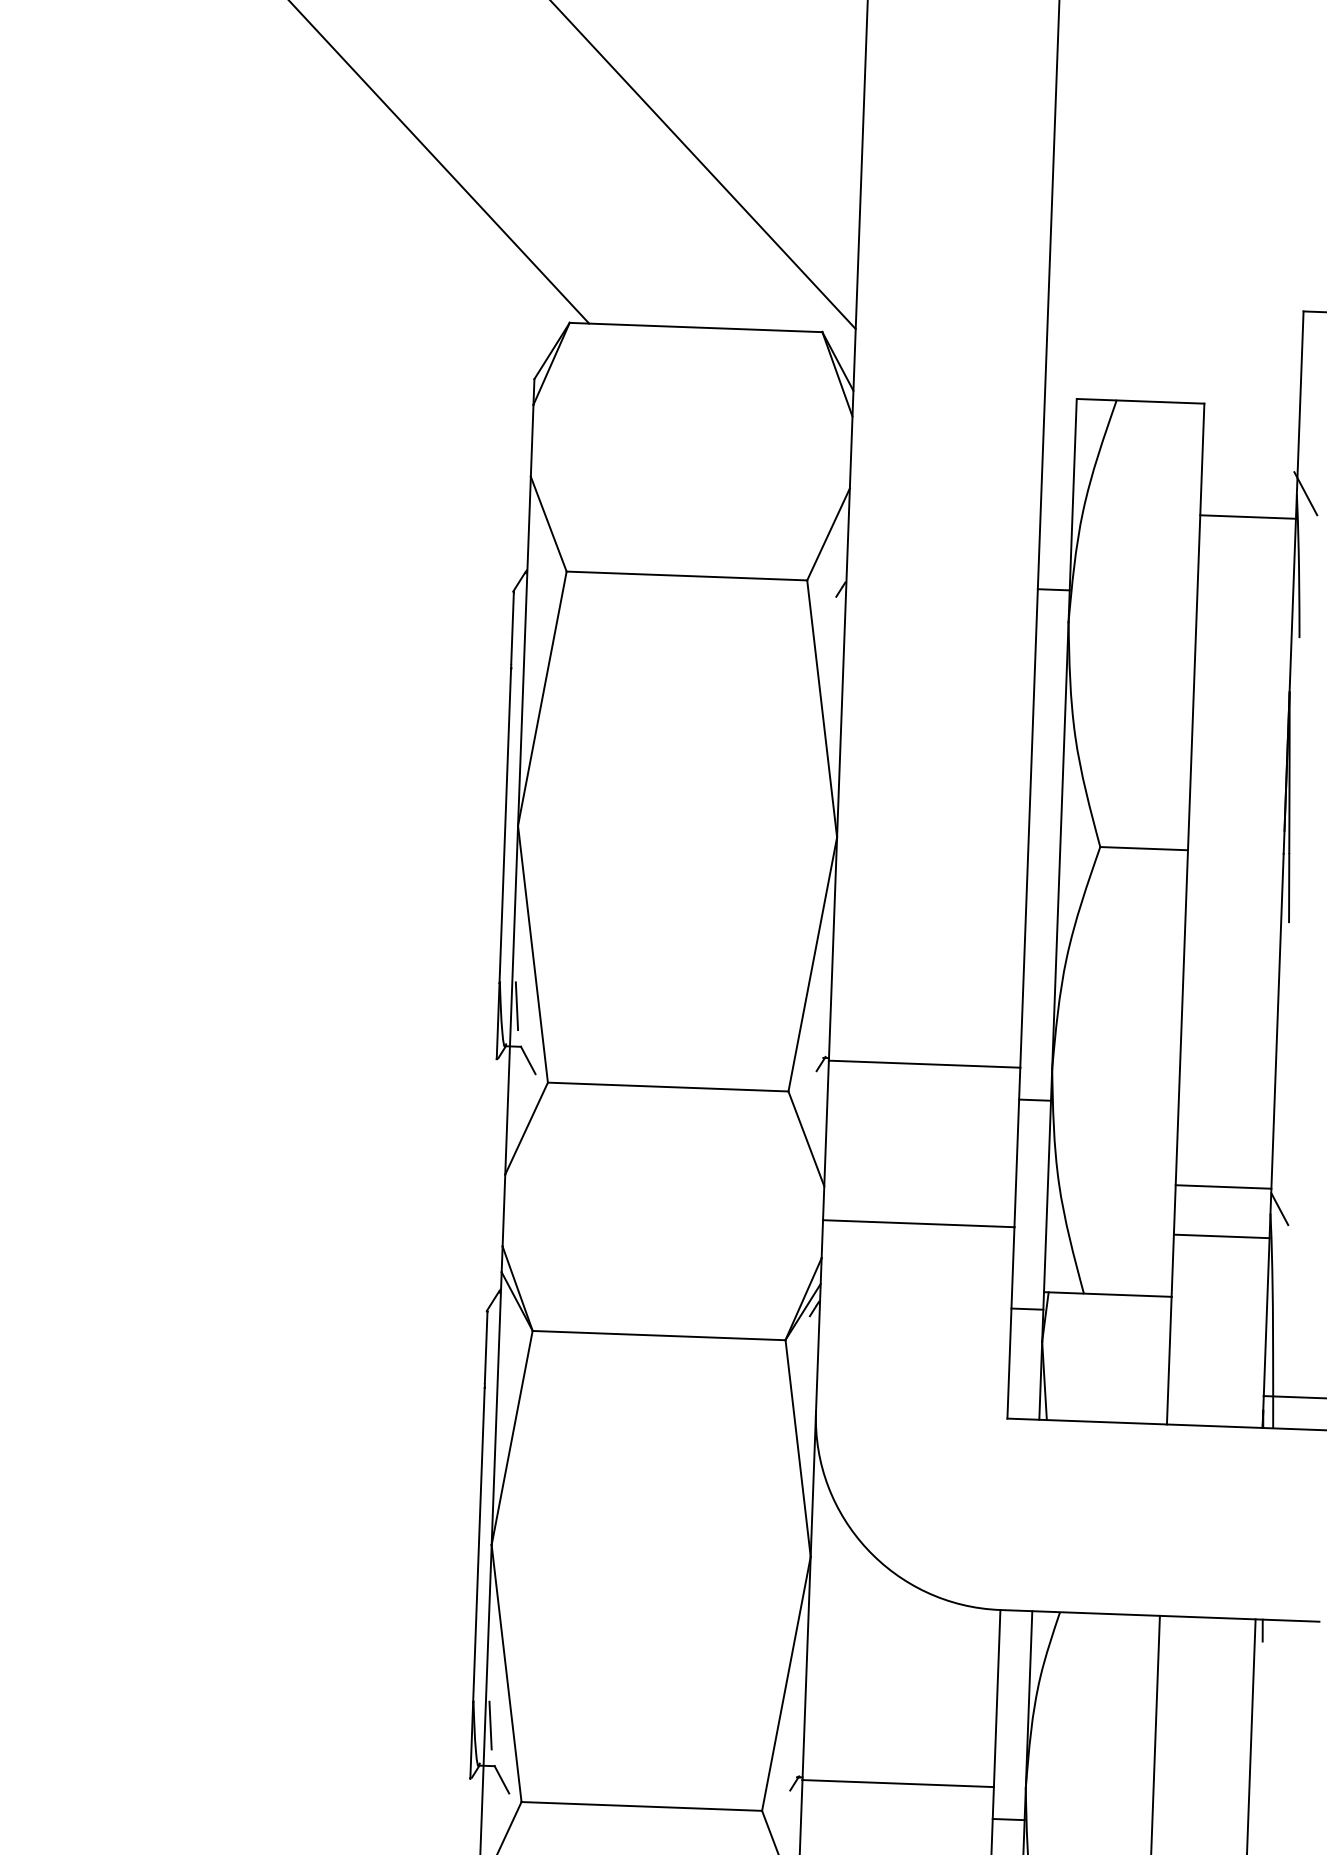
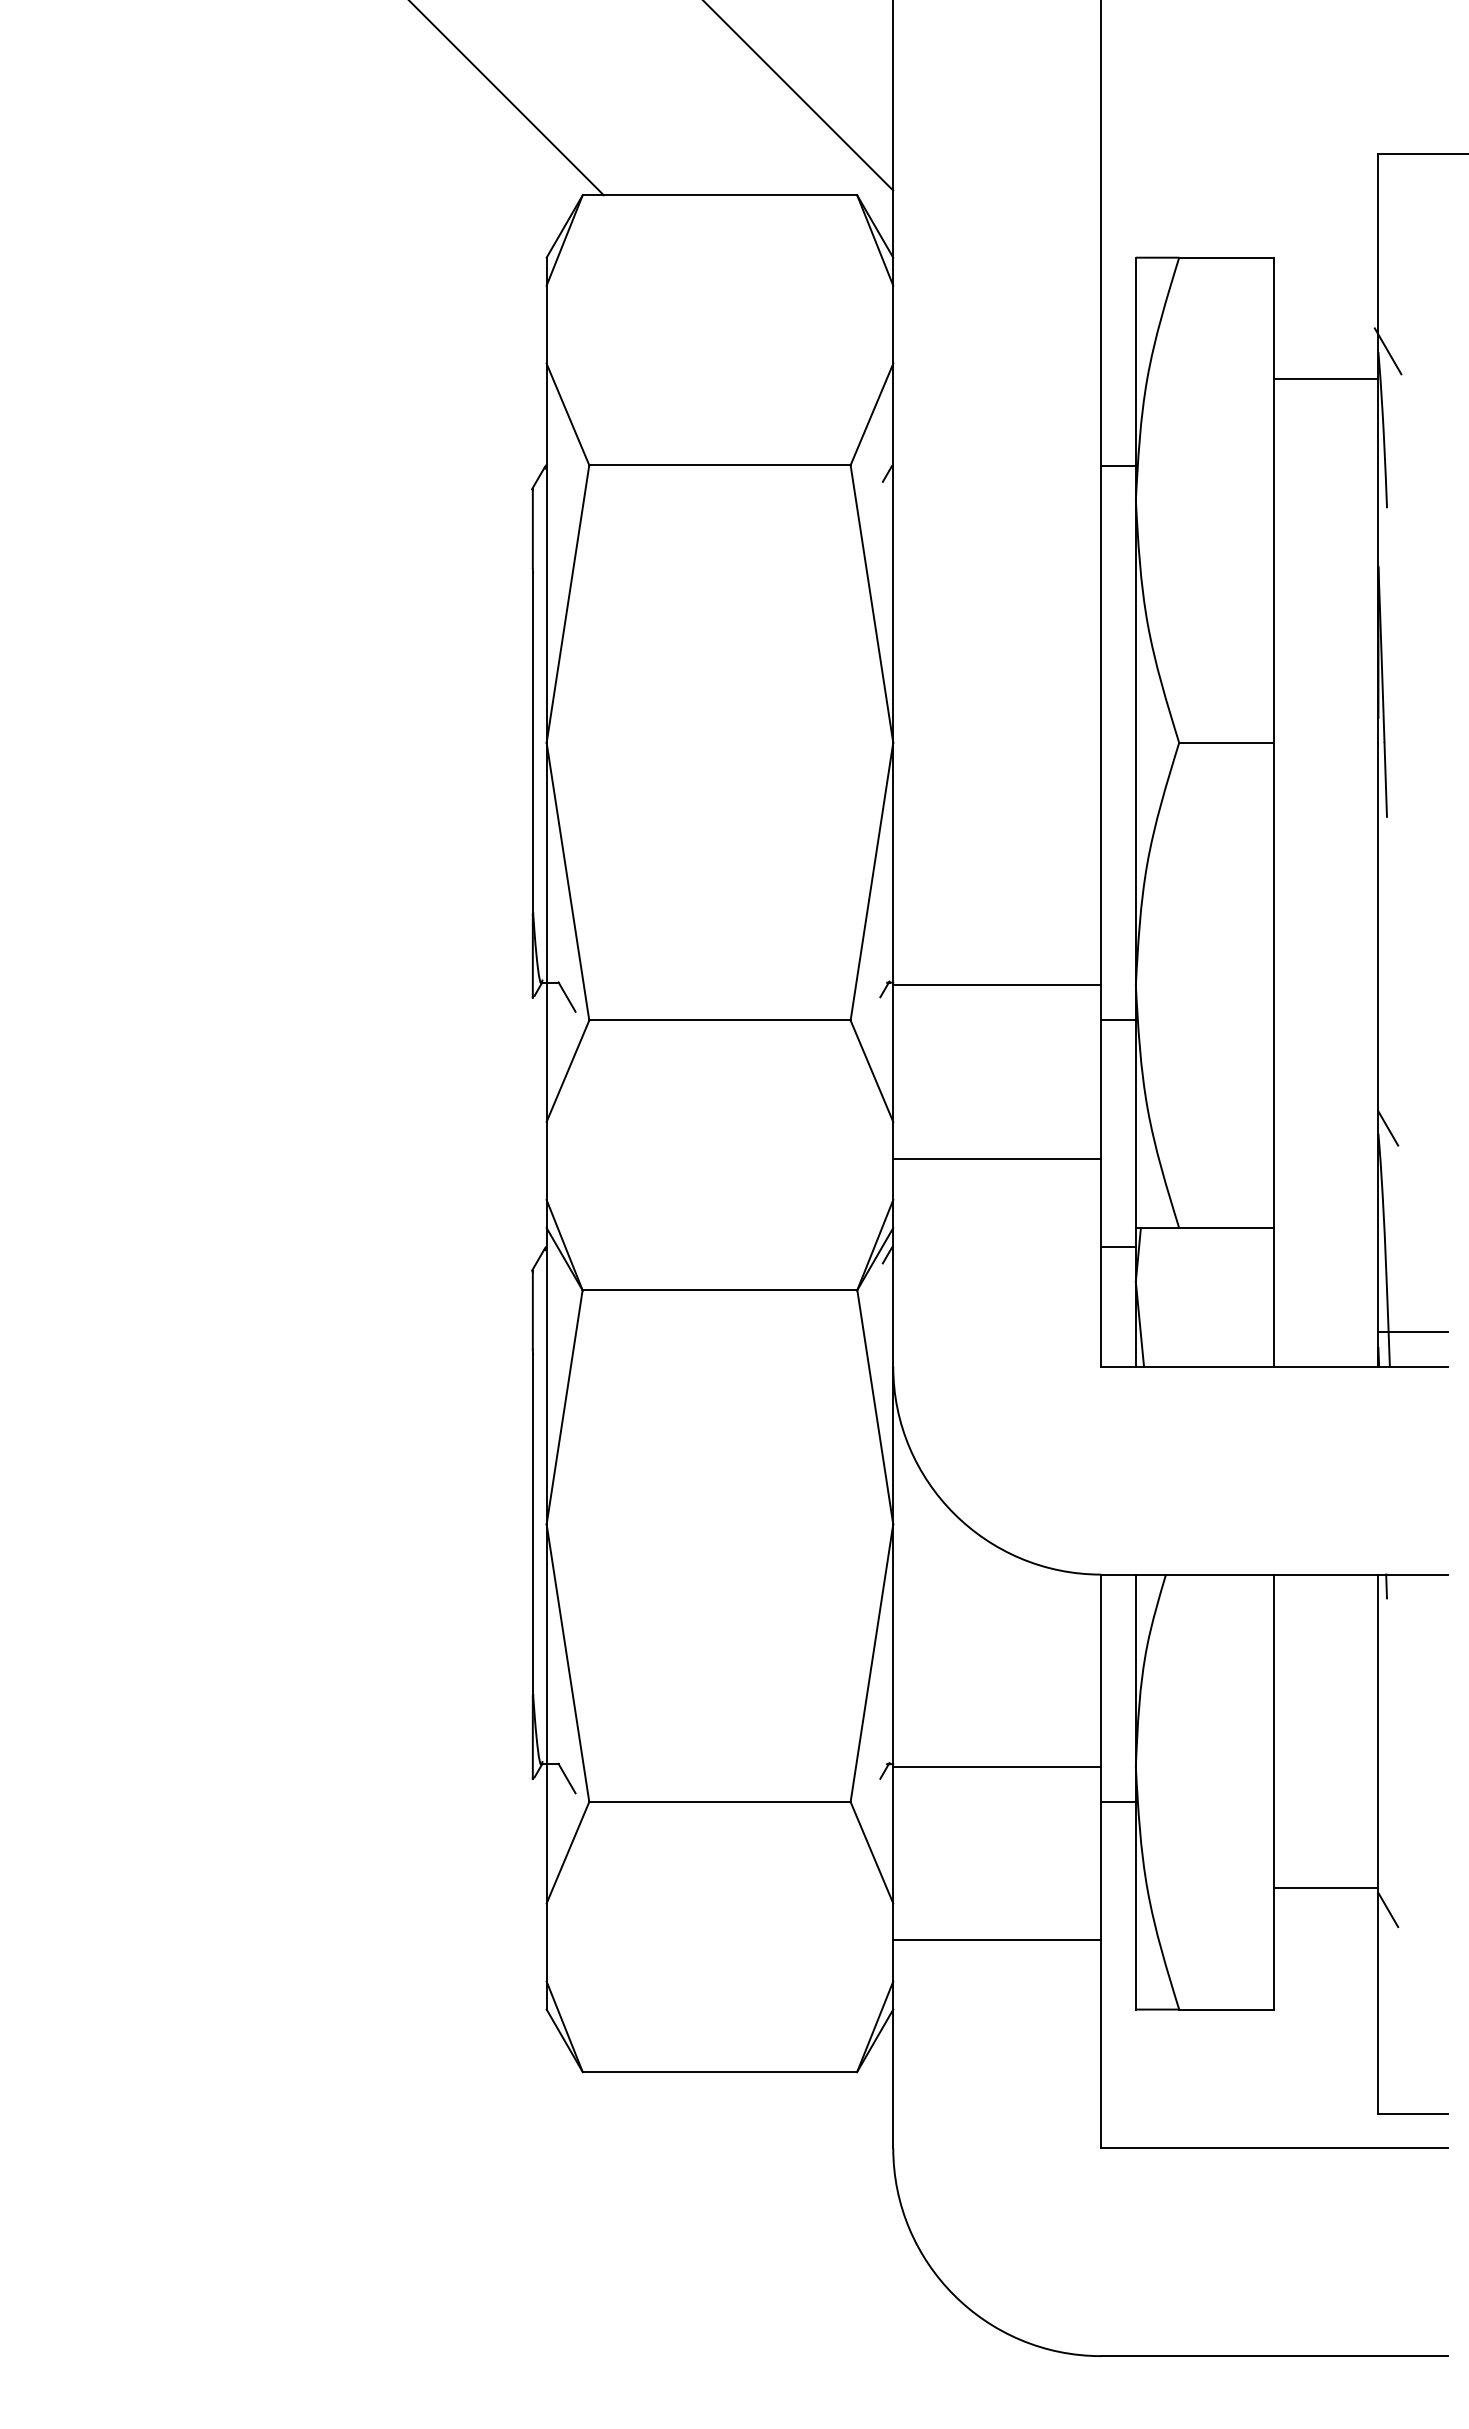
line: (516, 1005) -> (552, 938), removed
line: (1223, 1186) -> (1326, 1106), removed
line: (1221, 1236) -> (1326, 1160), removed
line: (490, 1725) -> (552, 1720), removed

